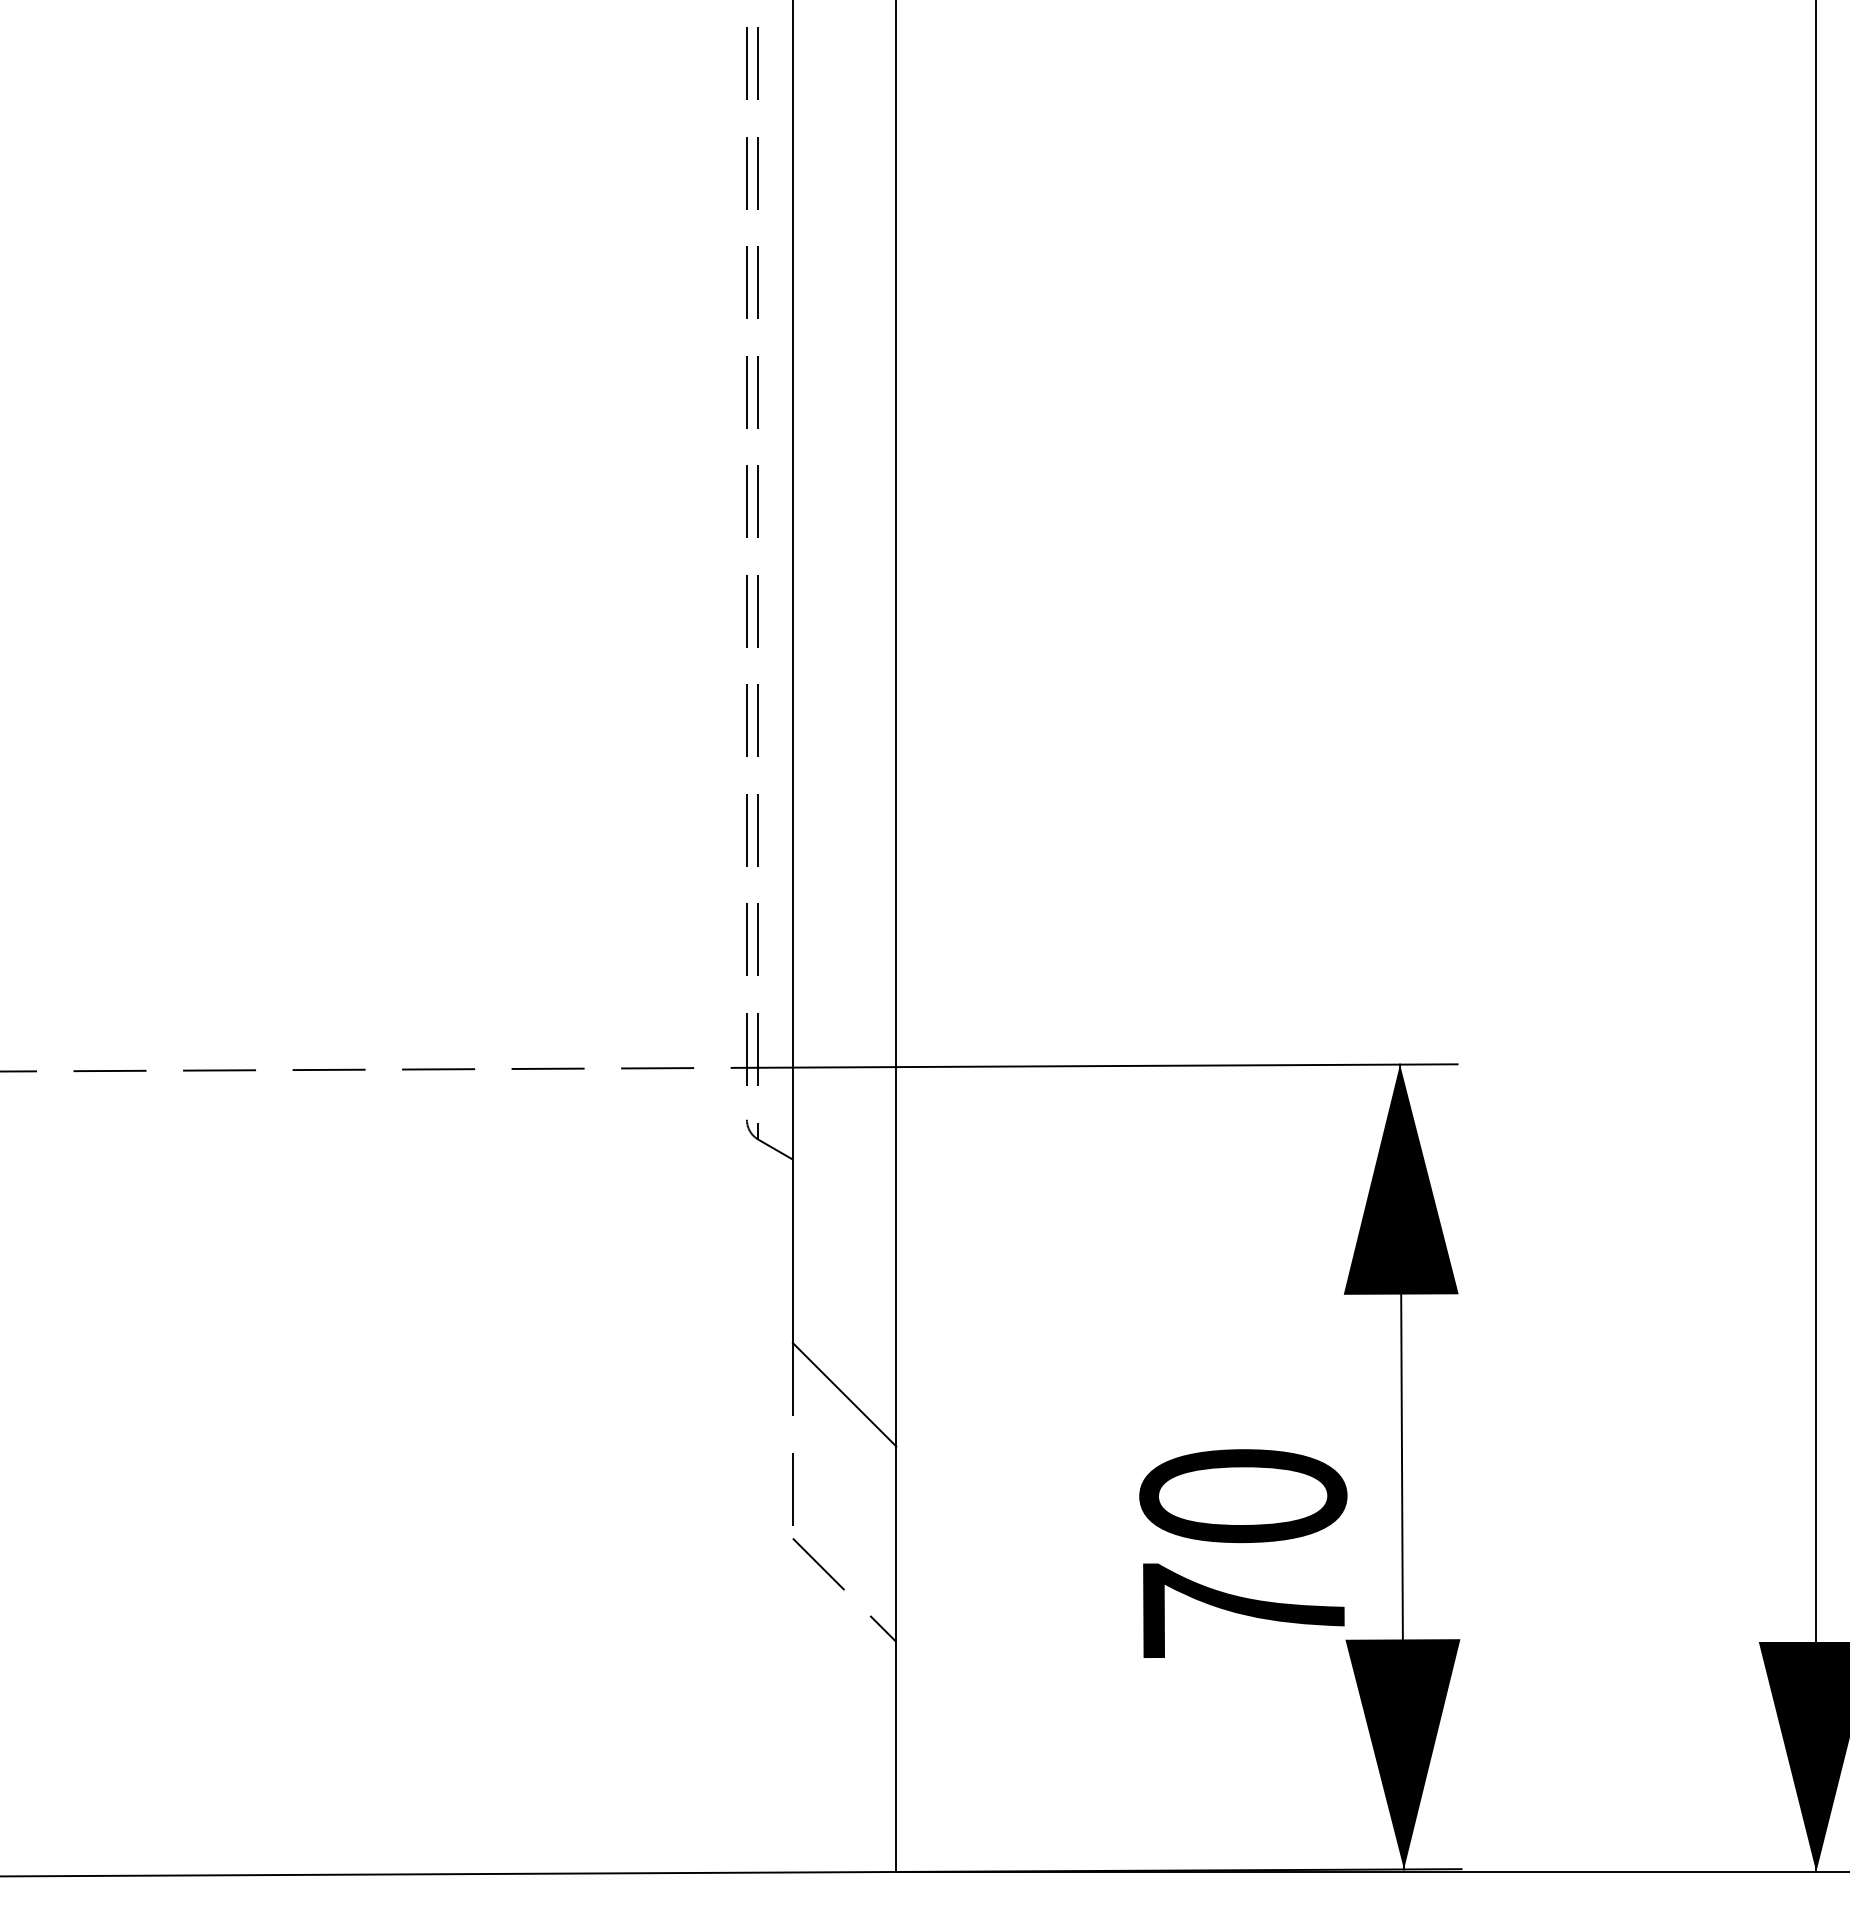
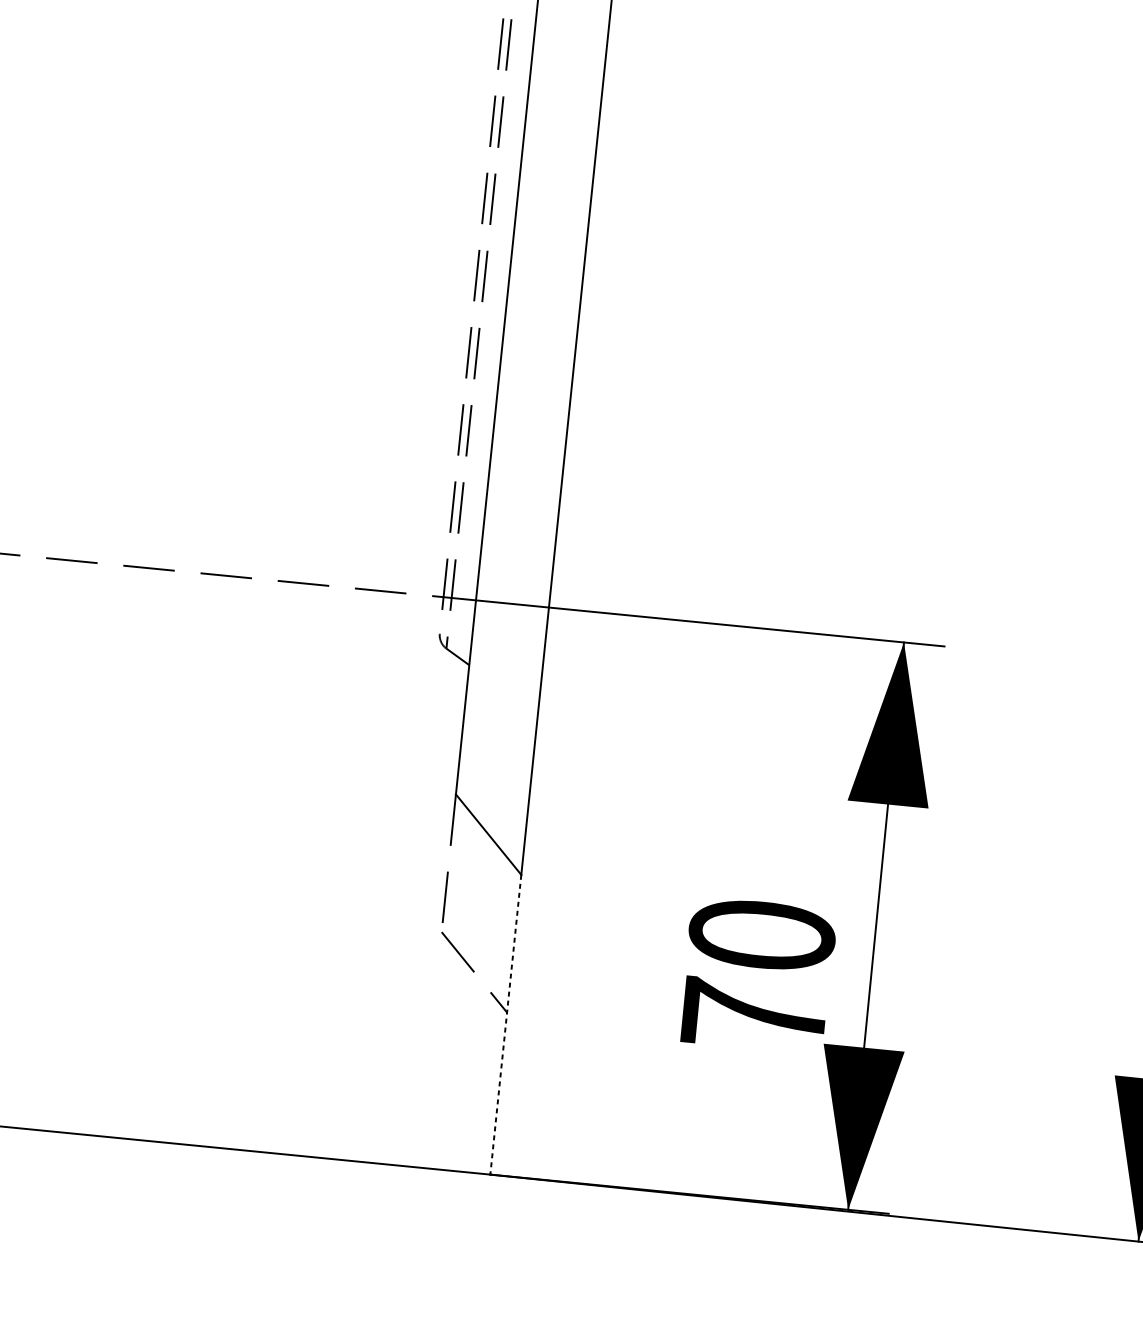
line: (896, 1659) -> (505, 1024), solid -> dashed

